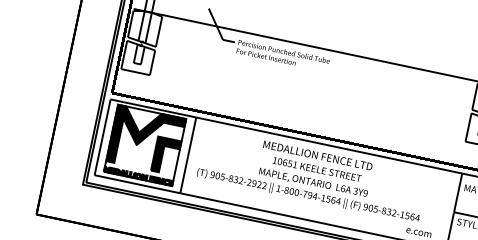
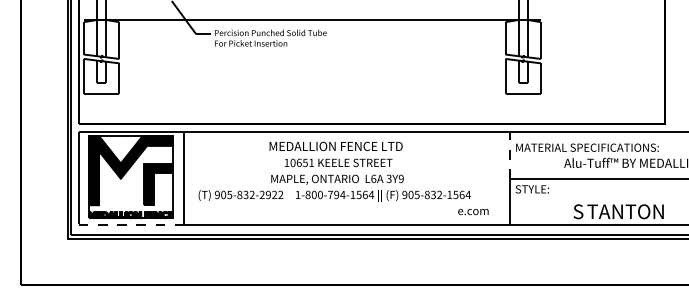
line: (137, 184) -> (131, 224), solid -> dashed
line: (458, 192) -> (509, 154), solid -> dashed

